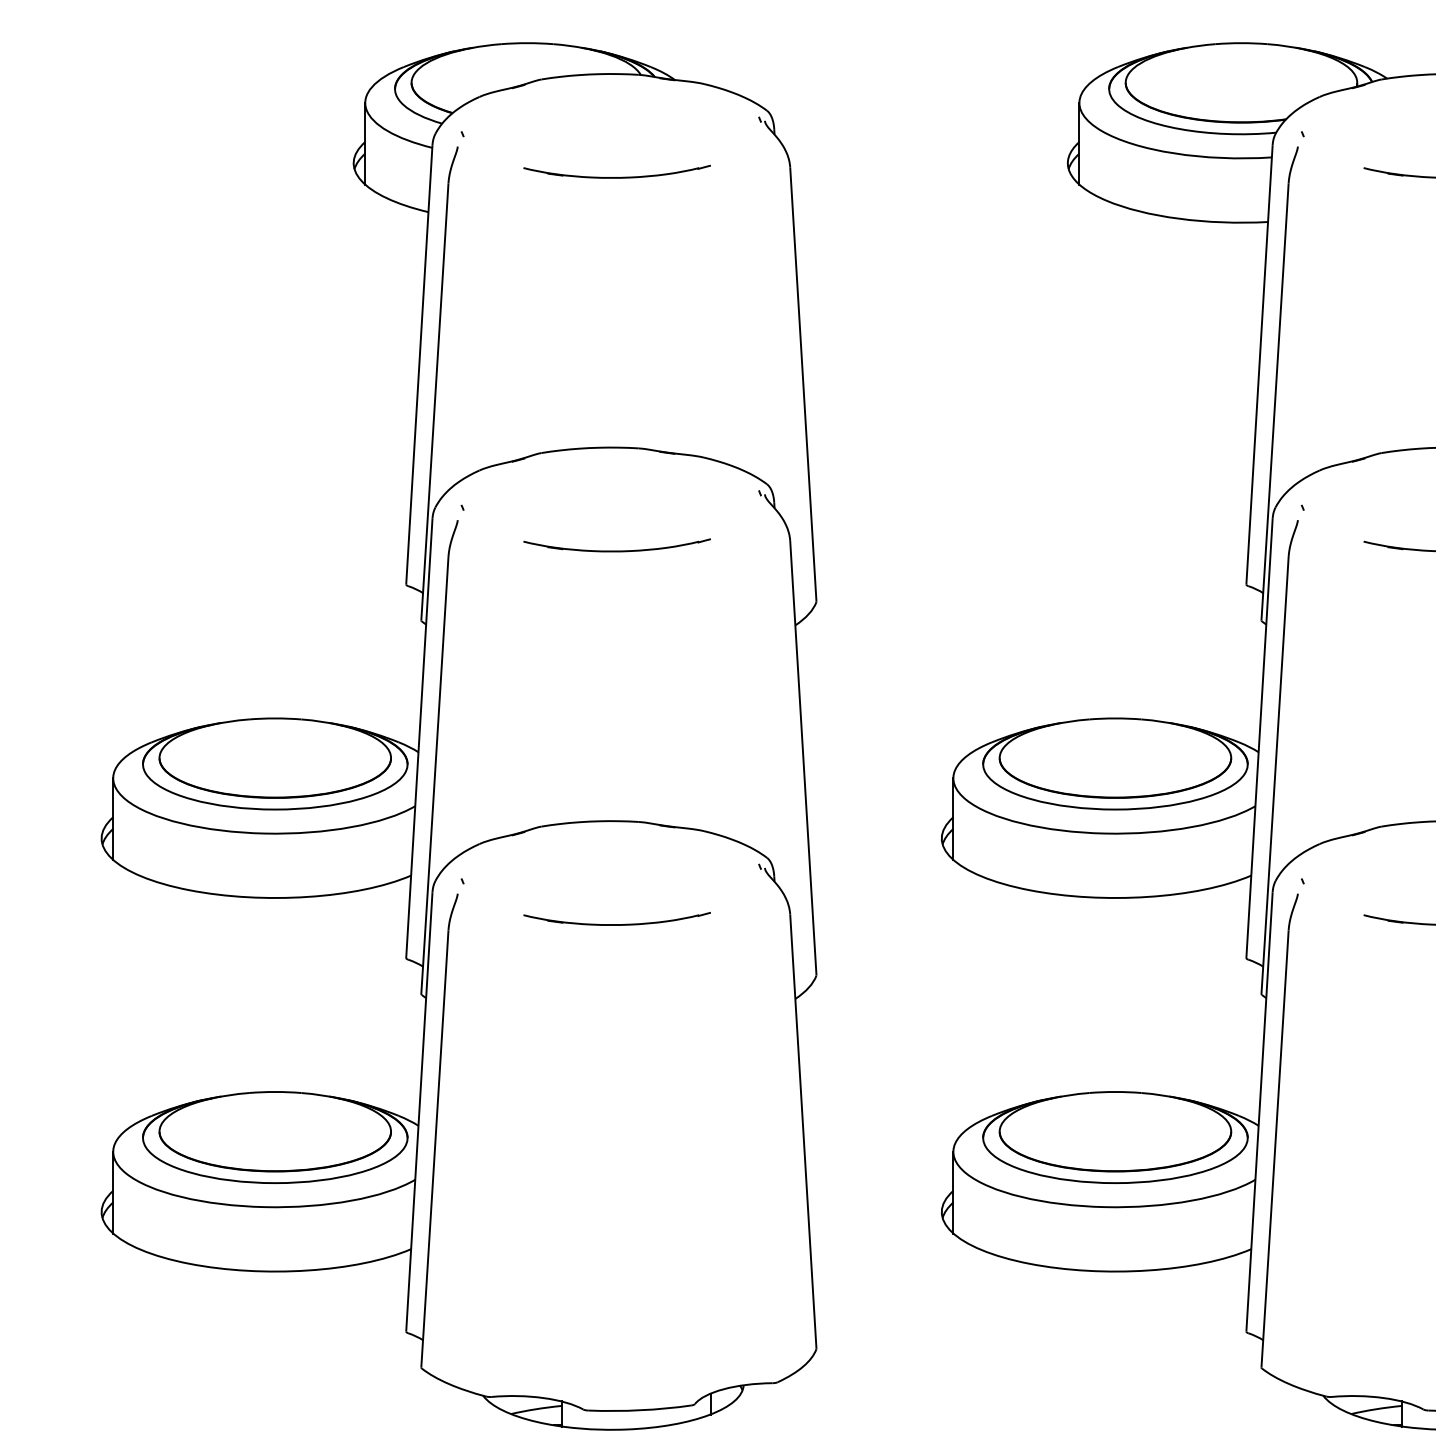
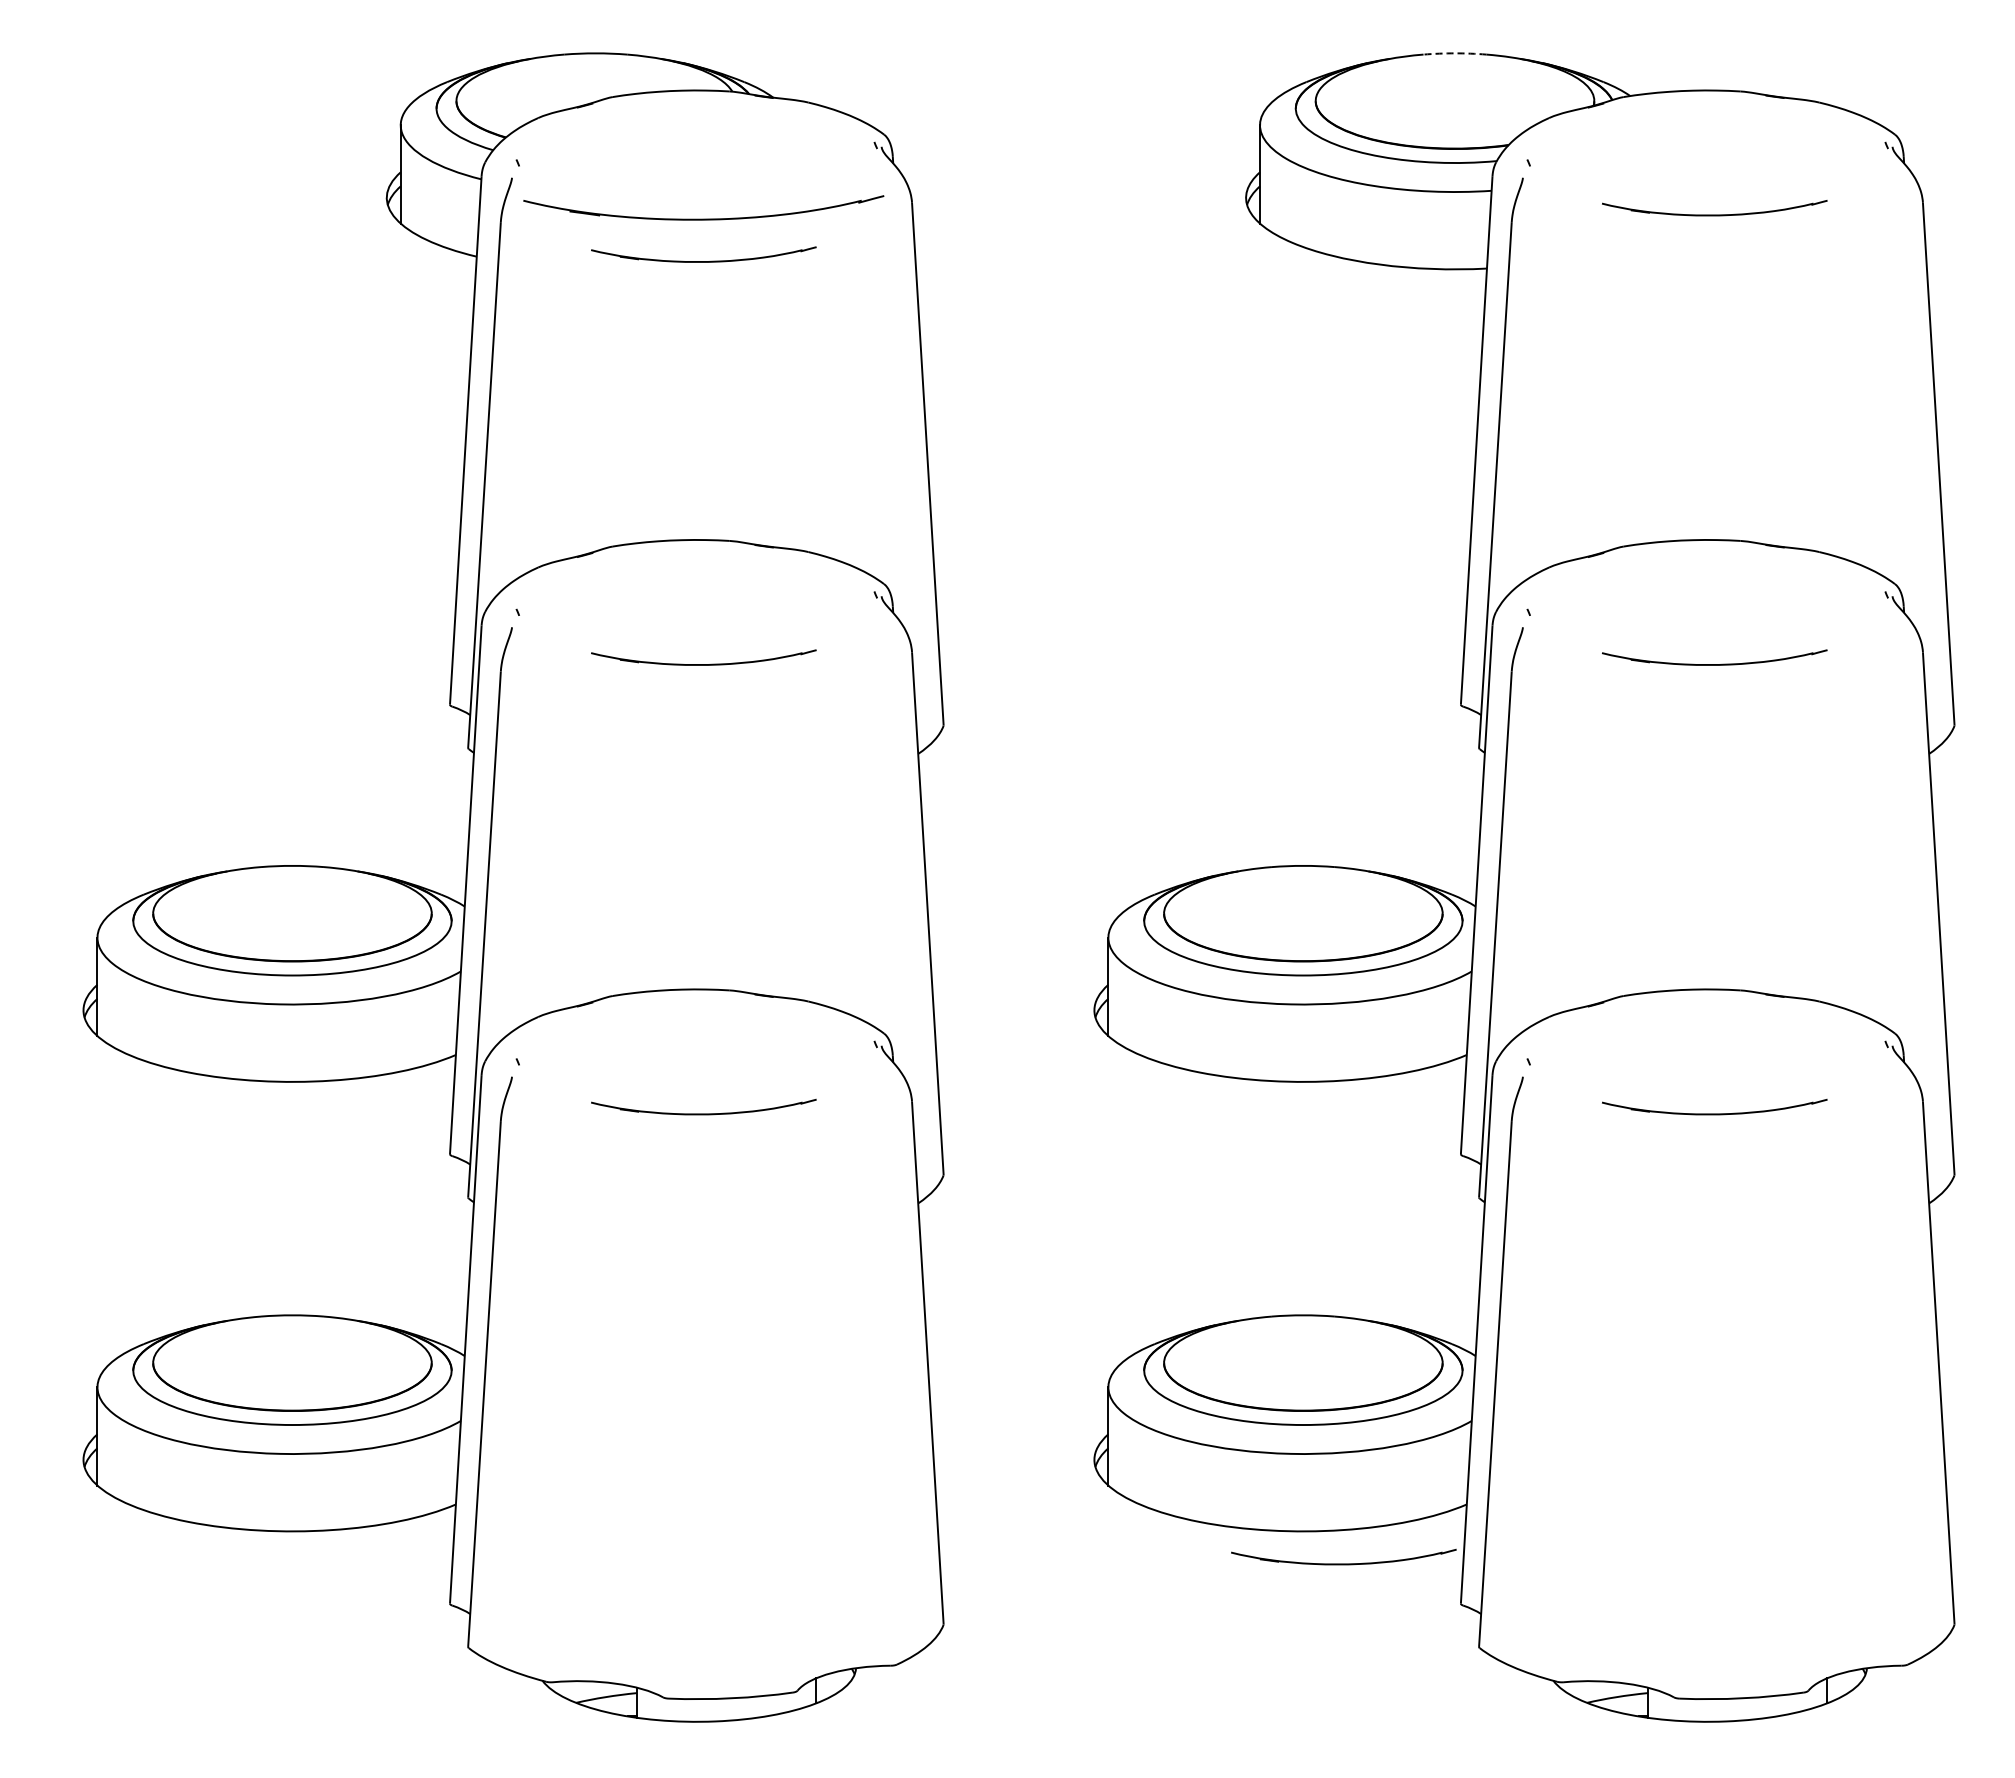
arc: (1241, 43) -> (1455, 53), solid -> dashed
part: (616, 172) -> (703, 208), size x1.6
part: (616, 216) -> (703, 261), added
part: (1148, 1298) -> (1343, 1563), added

